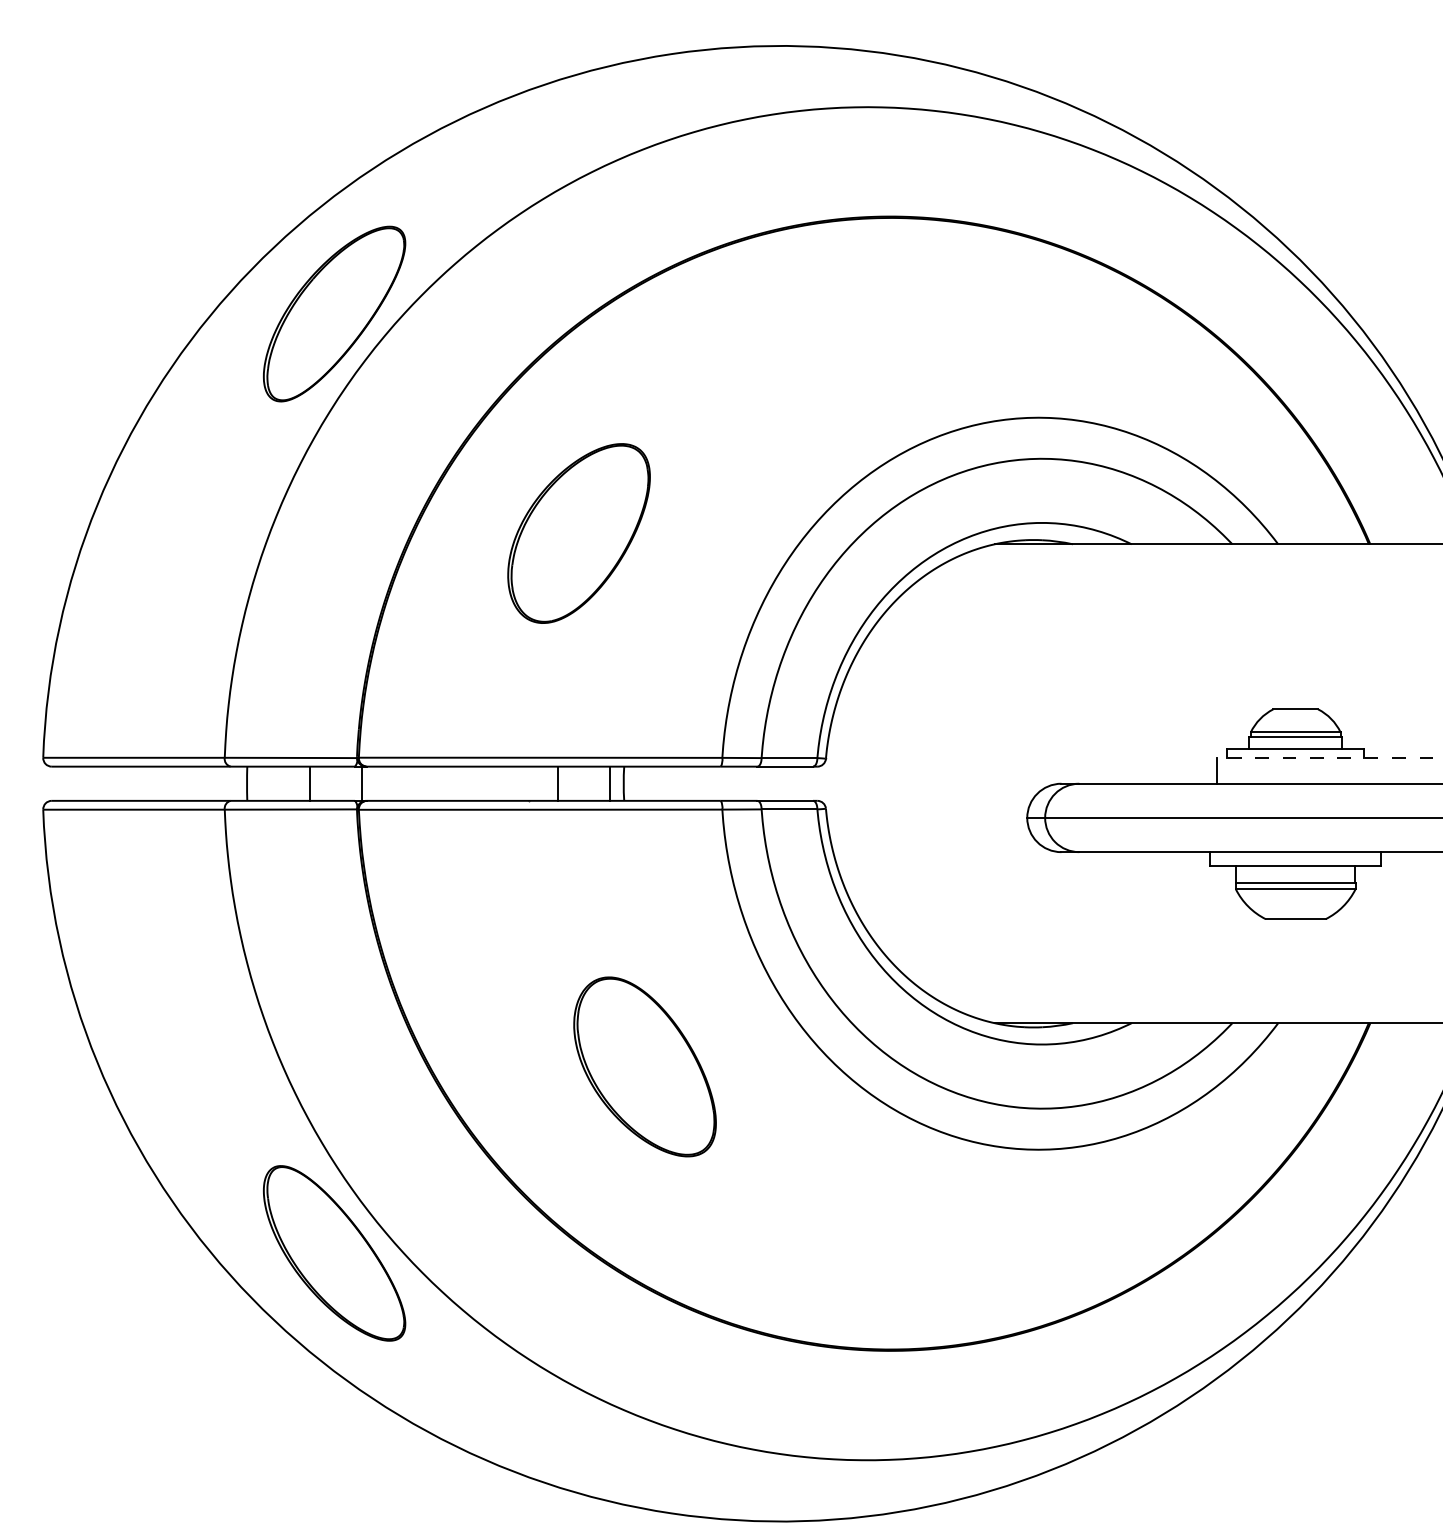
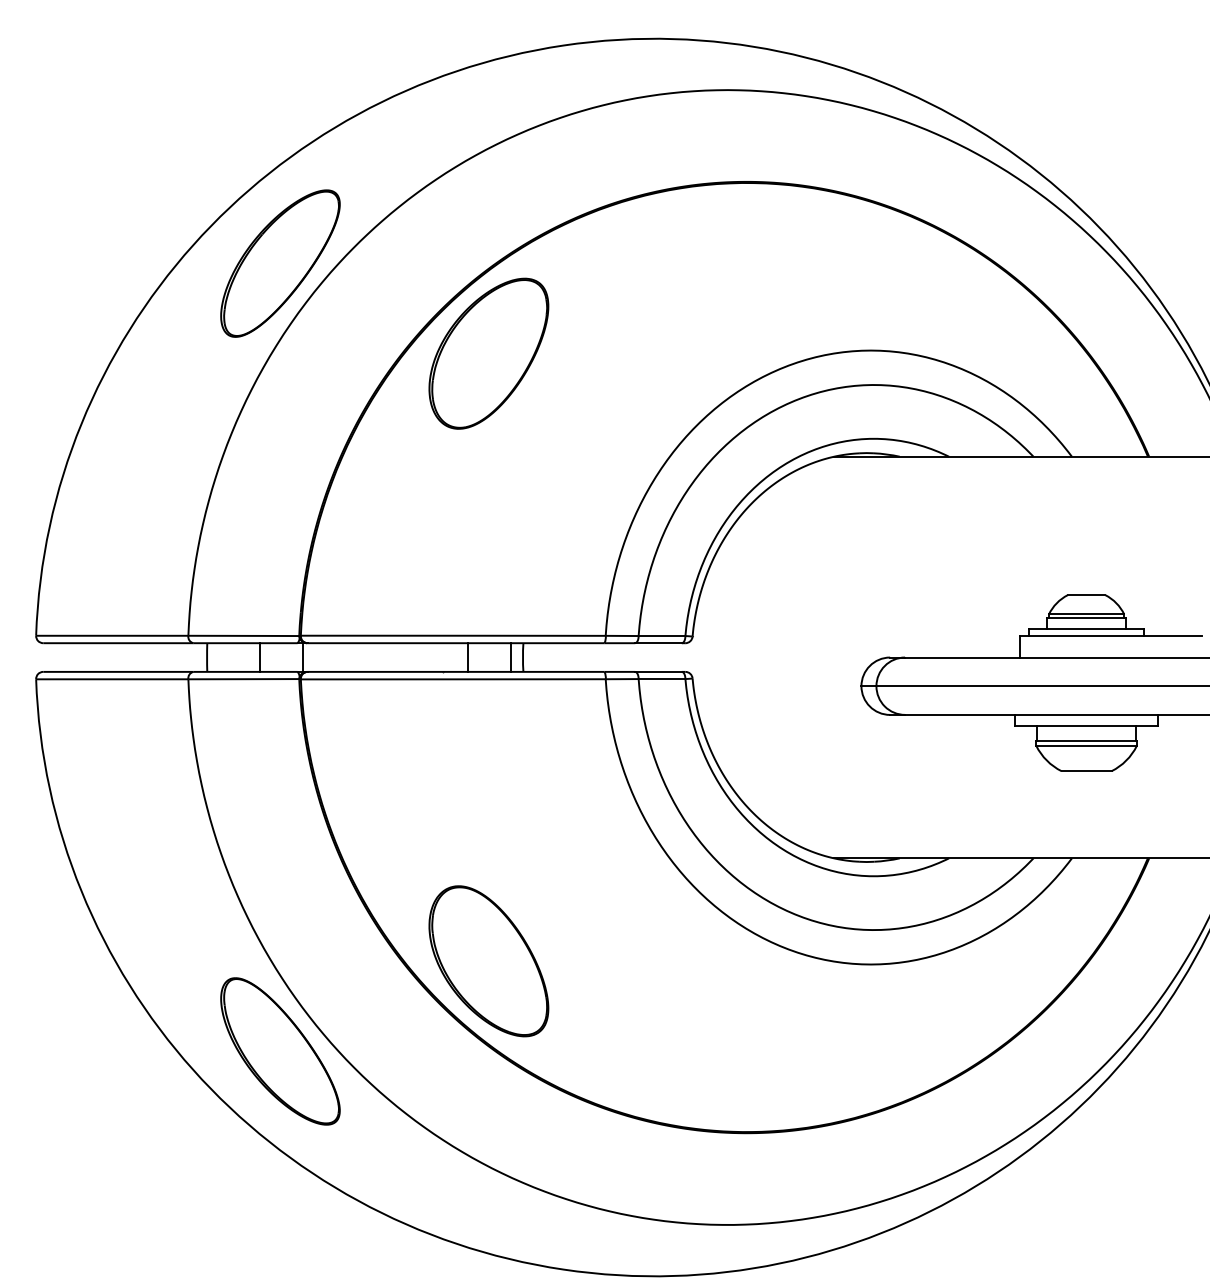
part: (578, 533) -> (488, 353), moved
line: (1324, 758) -> (1110, 636), dashed -> solid
part: (644, 1066) -> (488, 960), moved

